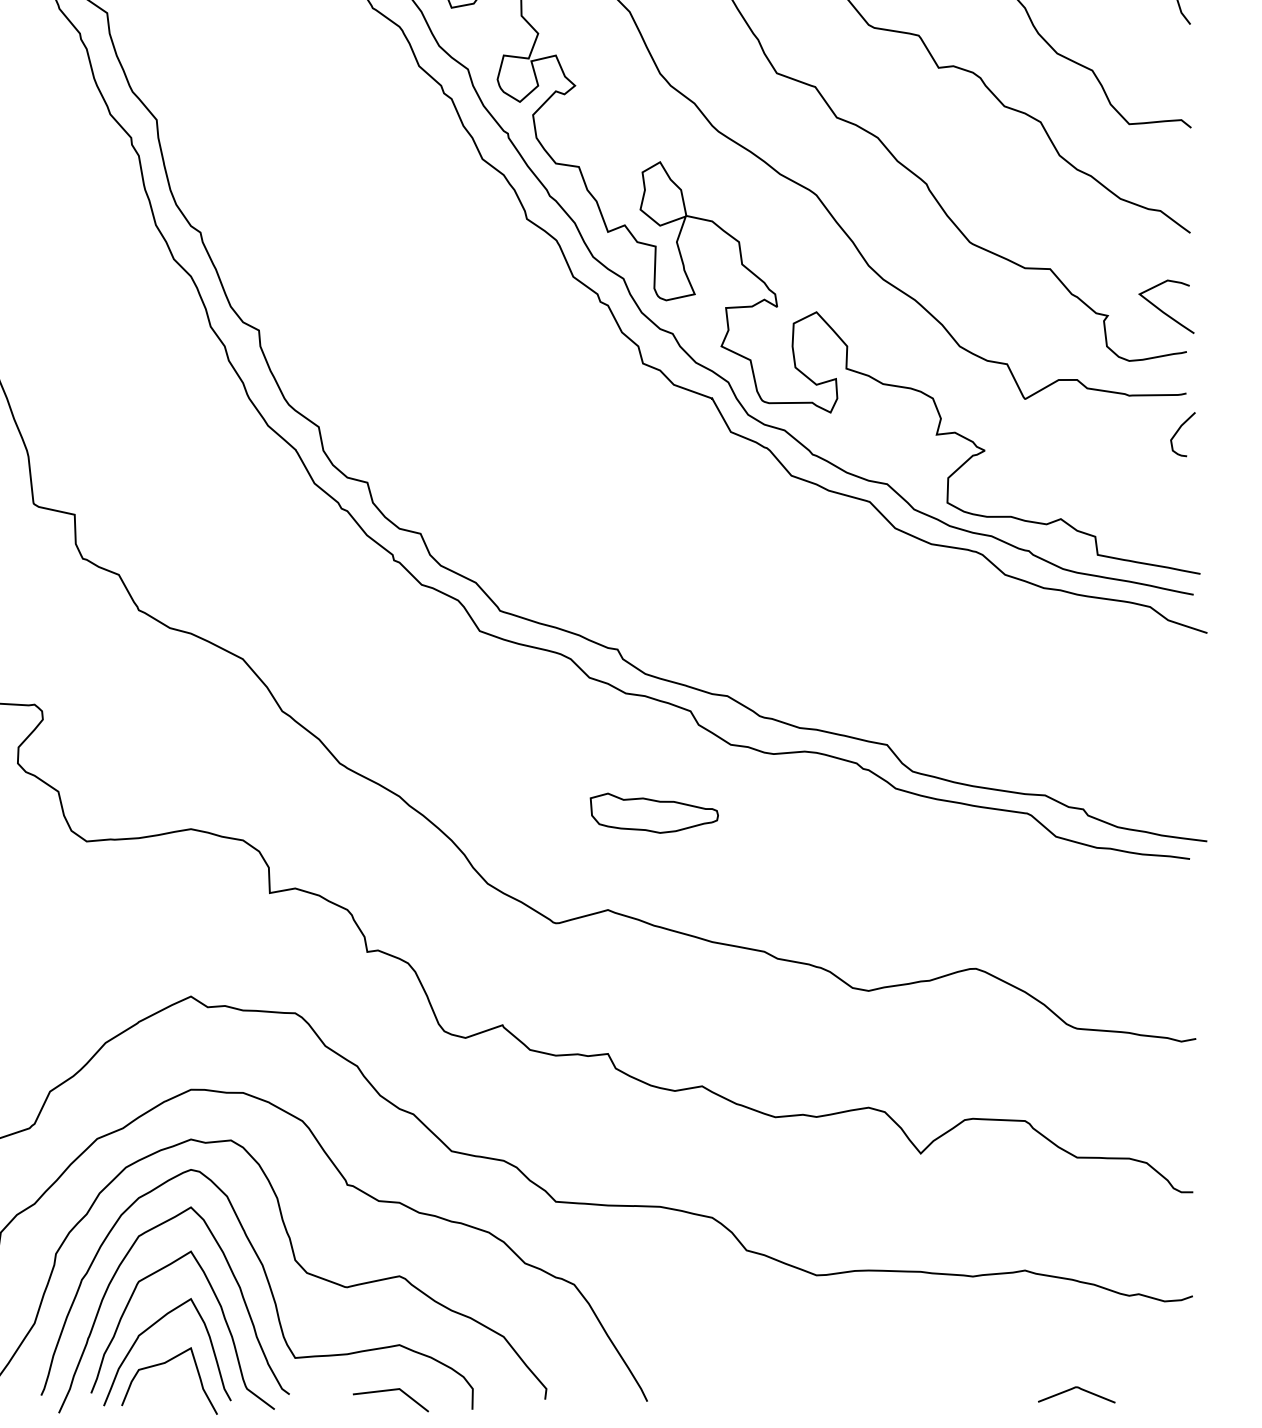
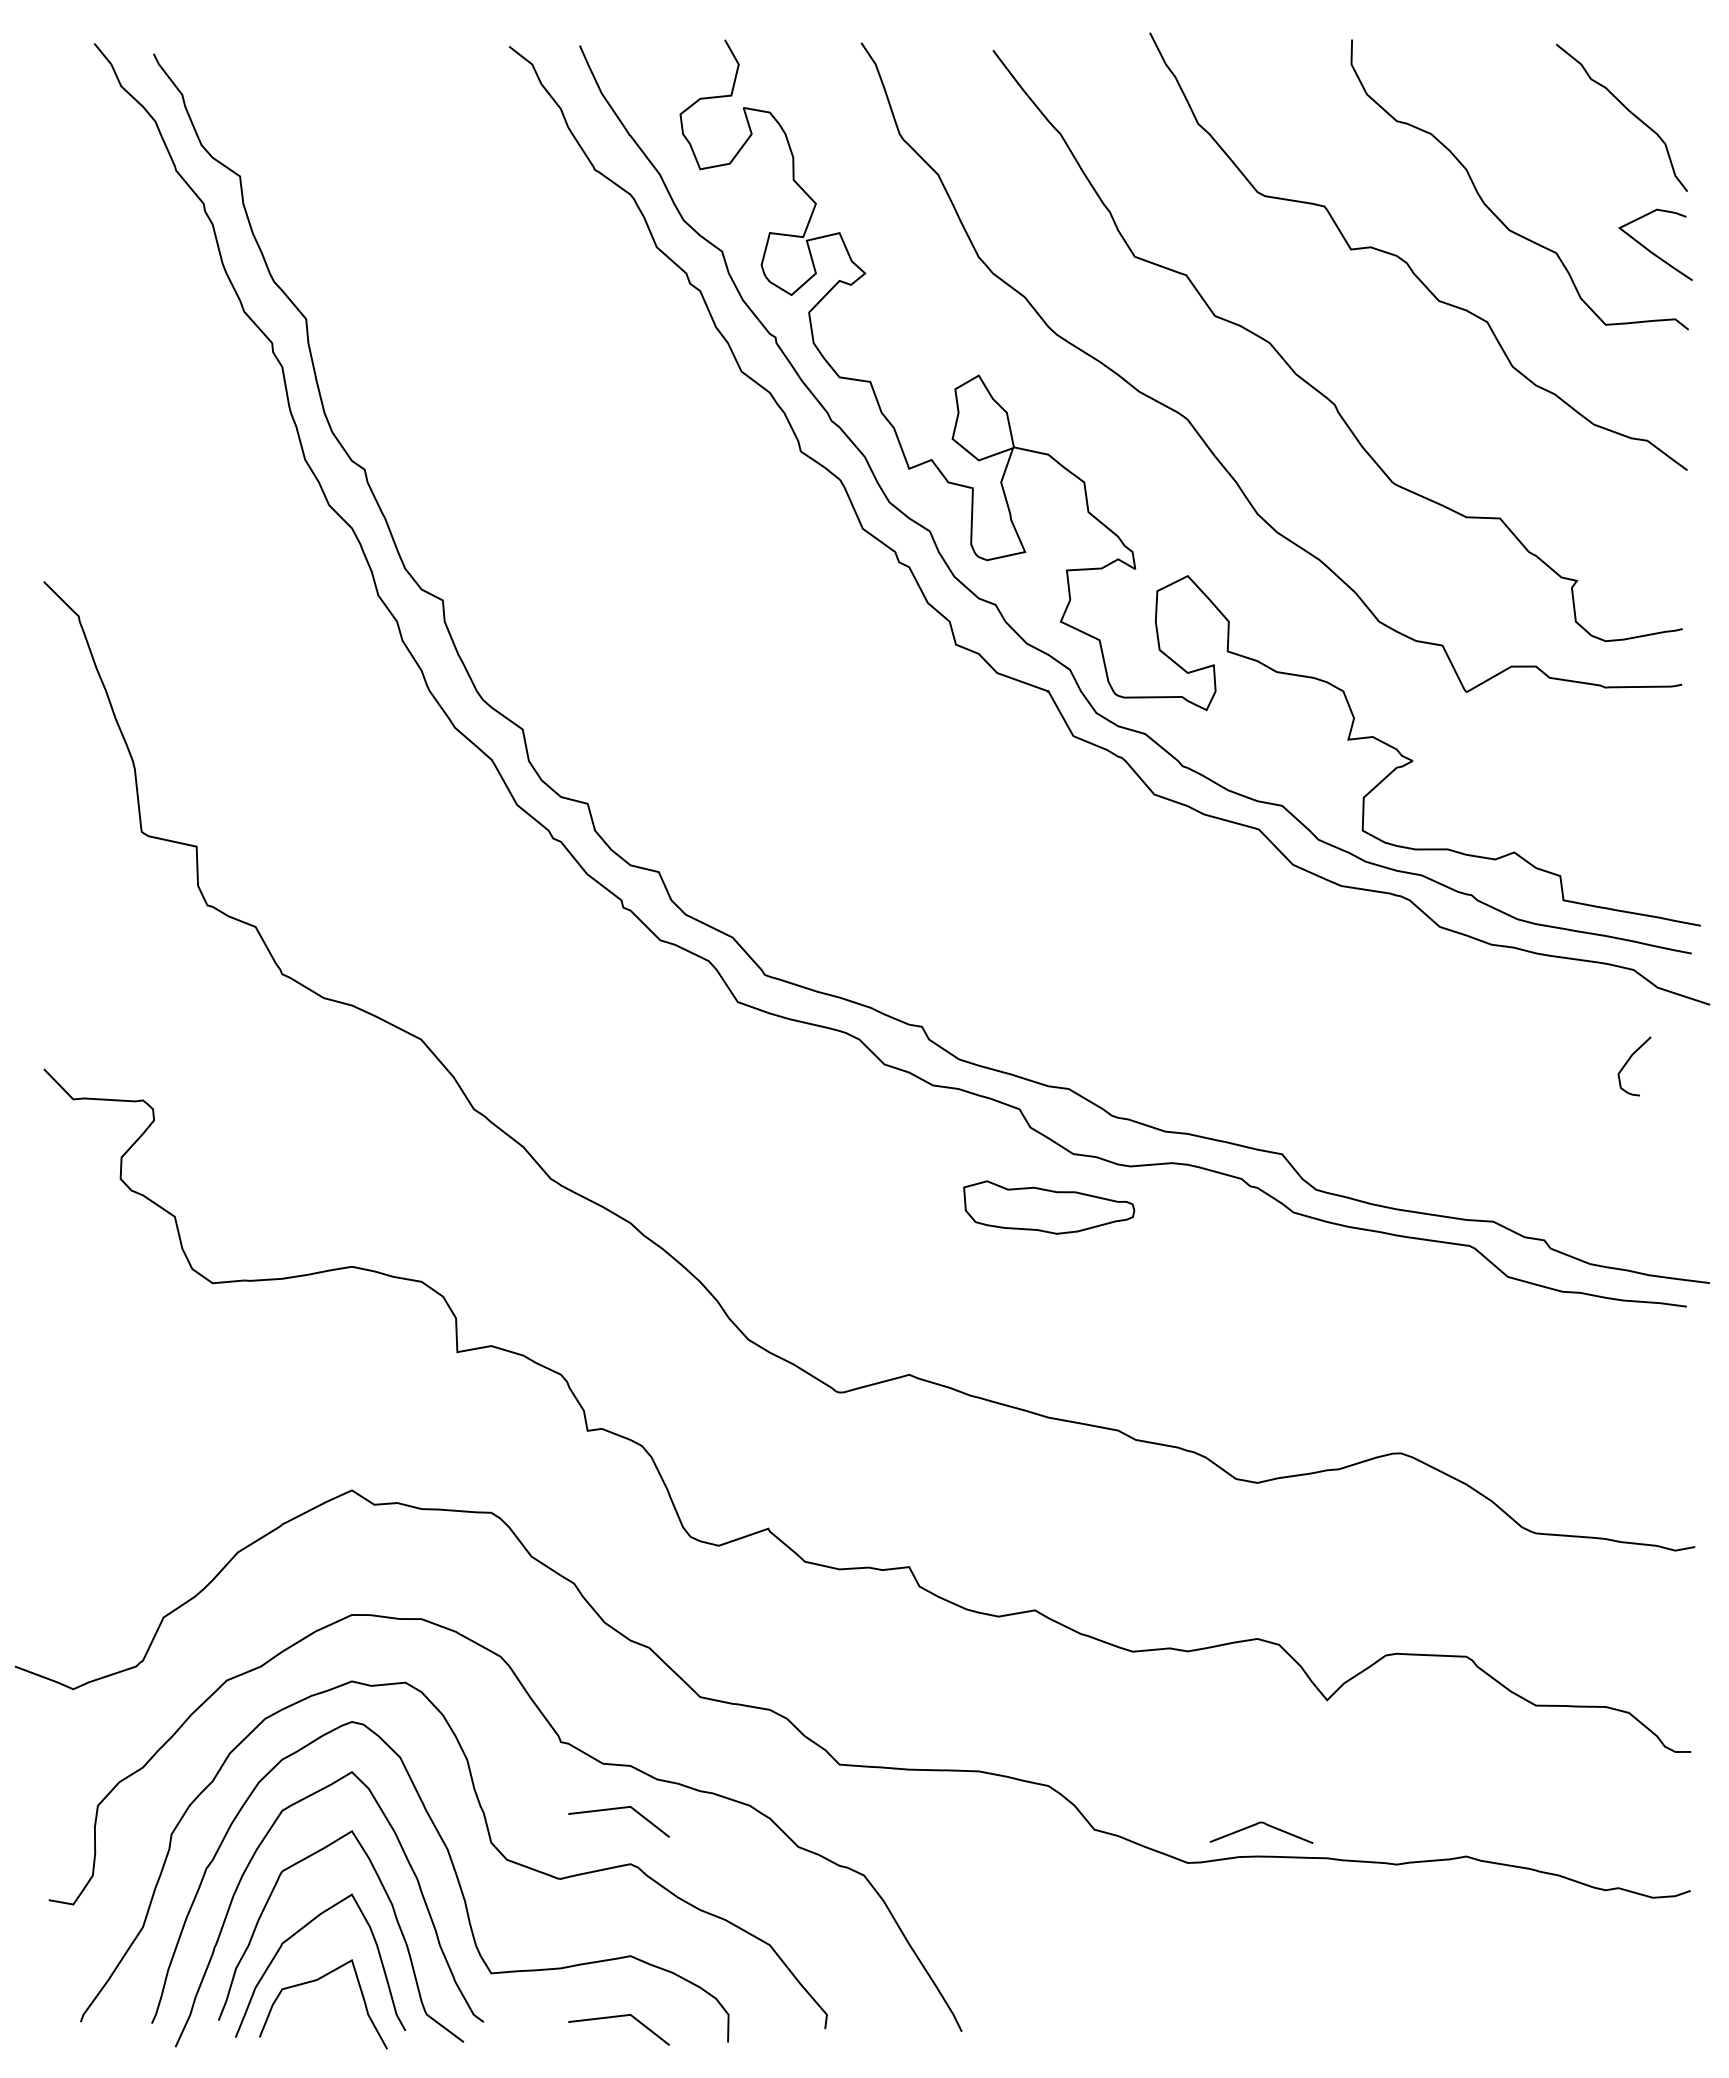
curve: (1162, 310) -> (1649, 249), moved
curve: (1177, 432) -> (1627, 1063), moved
part: (654, 813) -> (1049, 1207), moved
line: (390, 1235) -> (618, 1809), added
curve: (1074, 1388) -> (1258, 1824), moved

